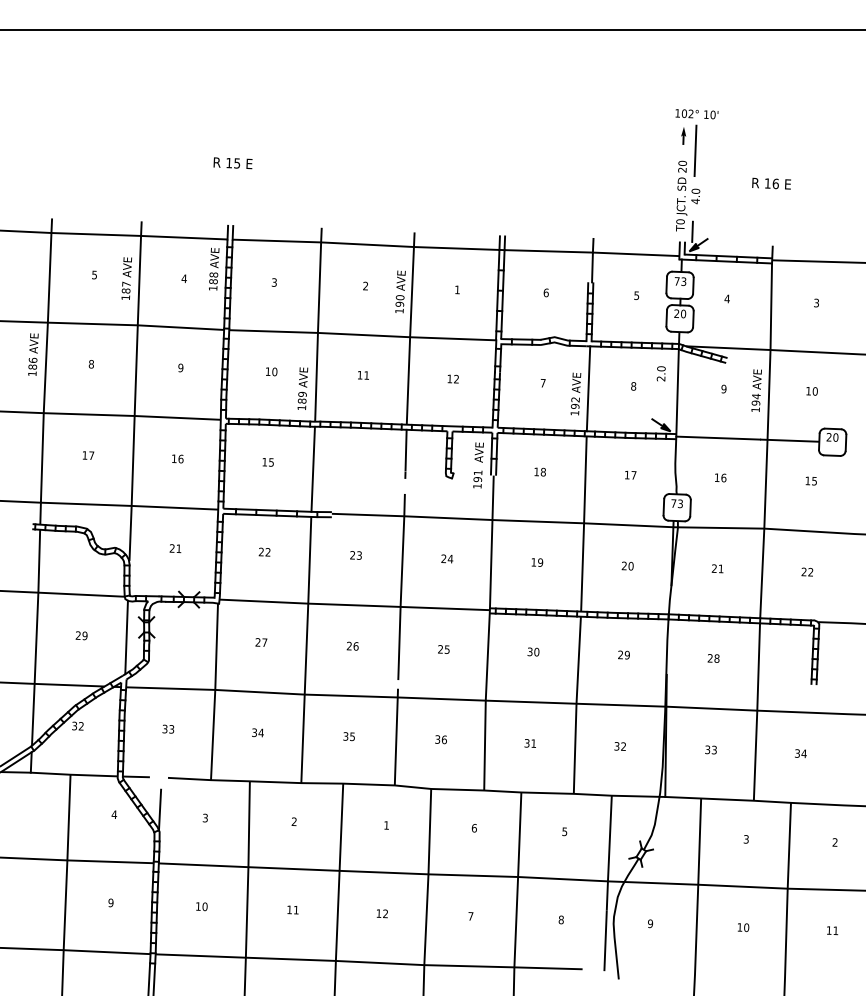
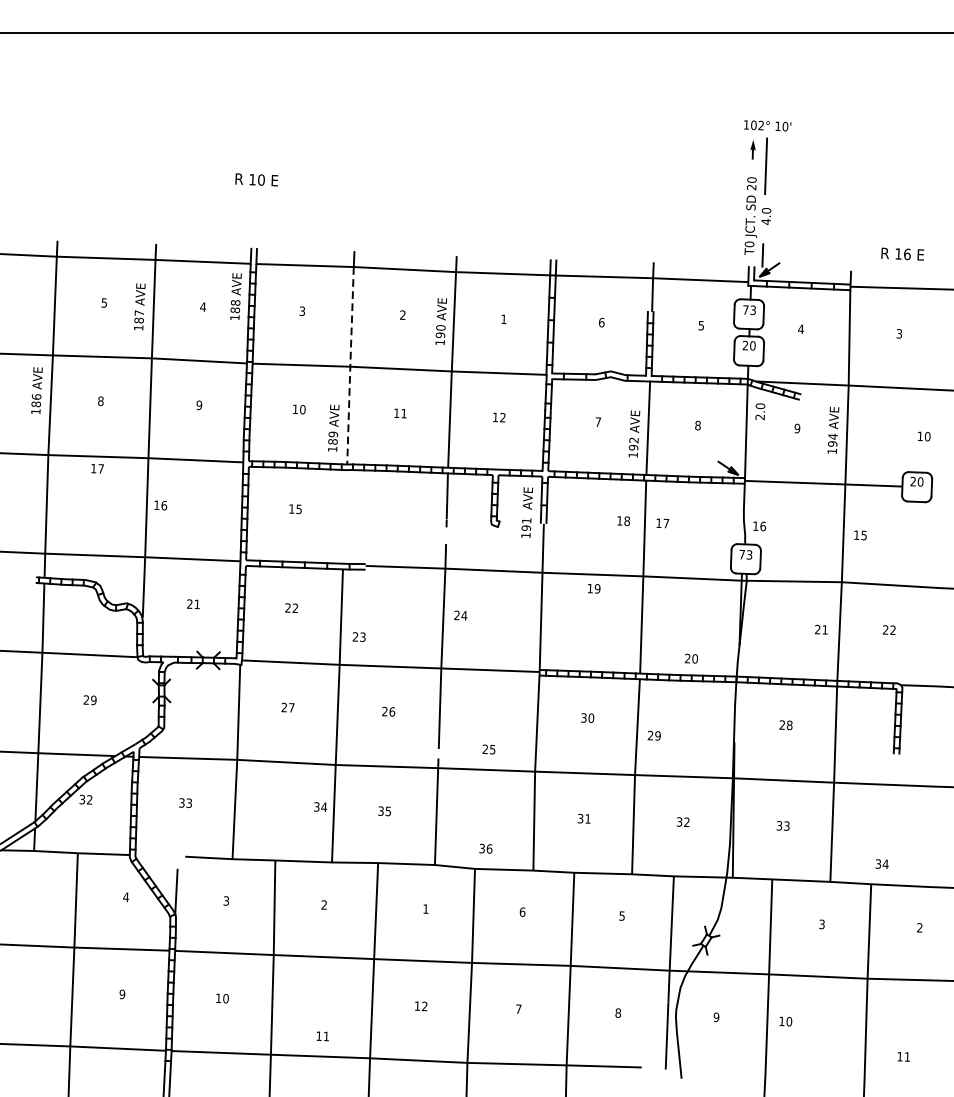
text: (237, 163) -> (261, 180), 15 -> 10
text: (771, 183) -> (902, 253), moved
line: (317, 332) -> (349, 366), solid -> dashed
text: (660, 373) -> (759, 411), moved
text: (811, 391) -> (923, 436), moved
text: (88, 455) -> (97, 468), moved
text: (177, 458) -> (160, 505), moved
line: (312, 468) -> (344, 516), removed
text: (539, 471) -> (622, 520), moved
text: (630, 474) -> (662, 522), moved
text: (720, 477) -> (759, 525), moved
text: (810, 480) -> (859, 534), moved
text: (355, 555) -> (358, 637), moved
text: (447, 558) -> (461, 615), moved
text: (537, 562) -> (594, 588), moved
text: (627, 565) -> (691, 658), moved
text: (717, 568) -> (821, 629), moved
line: (126, 637) -> (139, 702), removed
text: (443, 649) -> (488, 749), moved
text: (623, 654) -> (653, 735), moved
text: (257, 732) -> (320, 806), moved
text: (440, 739) -> (485, 848), moved
text: (800, 753) -> (881, 863), moved
line: (135, 776) -> (149, 855), removed
text: (292, 909) -> (322, 1035), moved
text: (743, 927) -> (785, 1021), moved
text: (832, 930) -> (903, 1056), moved

